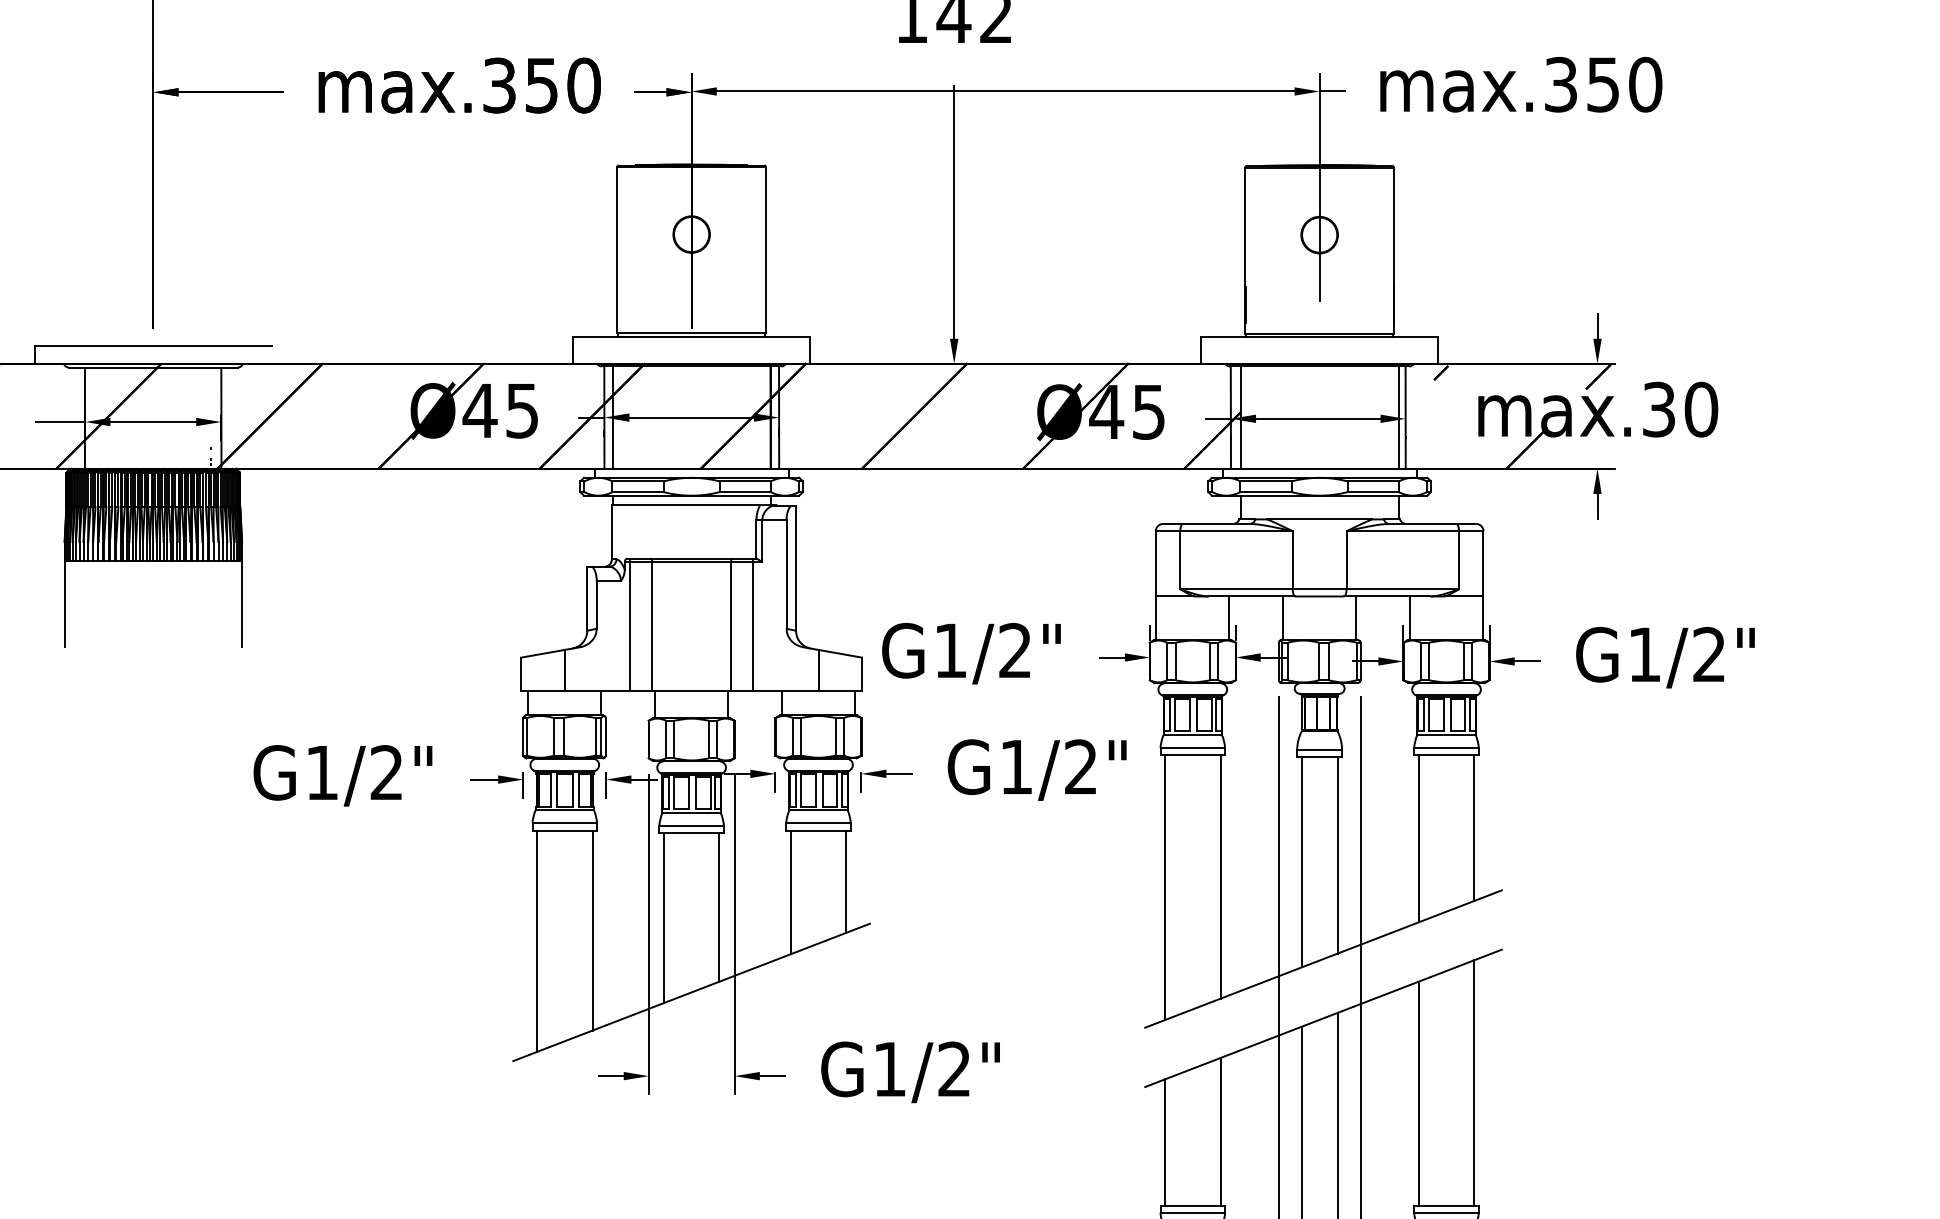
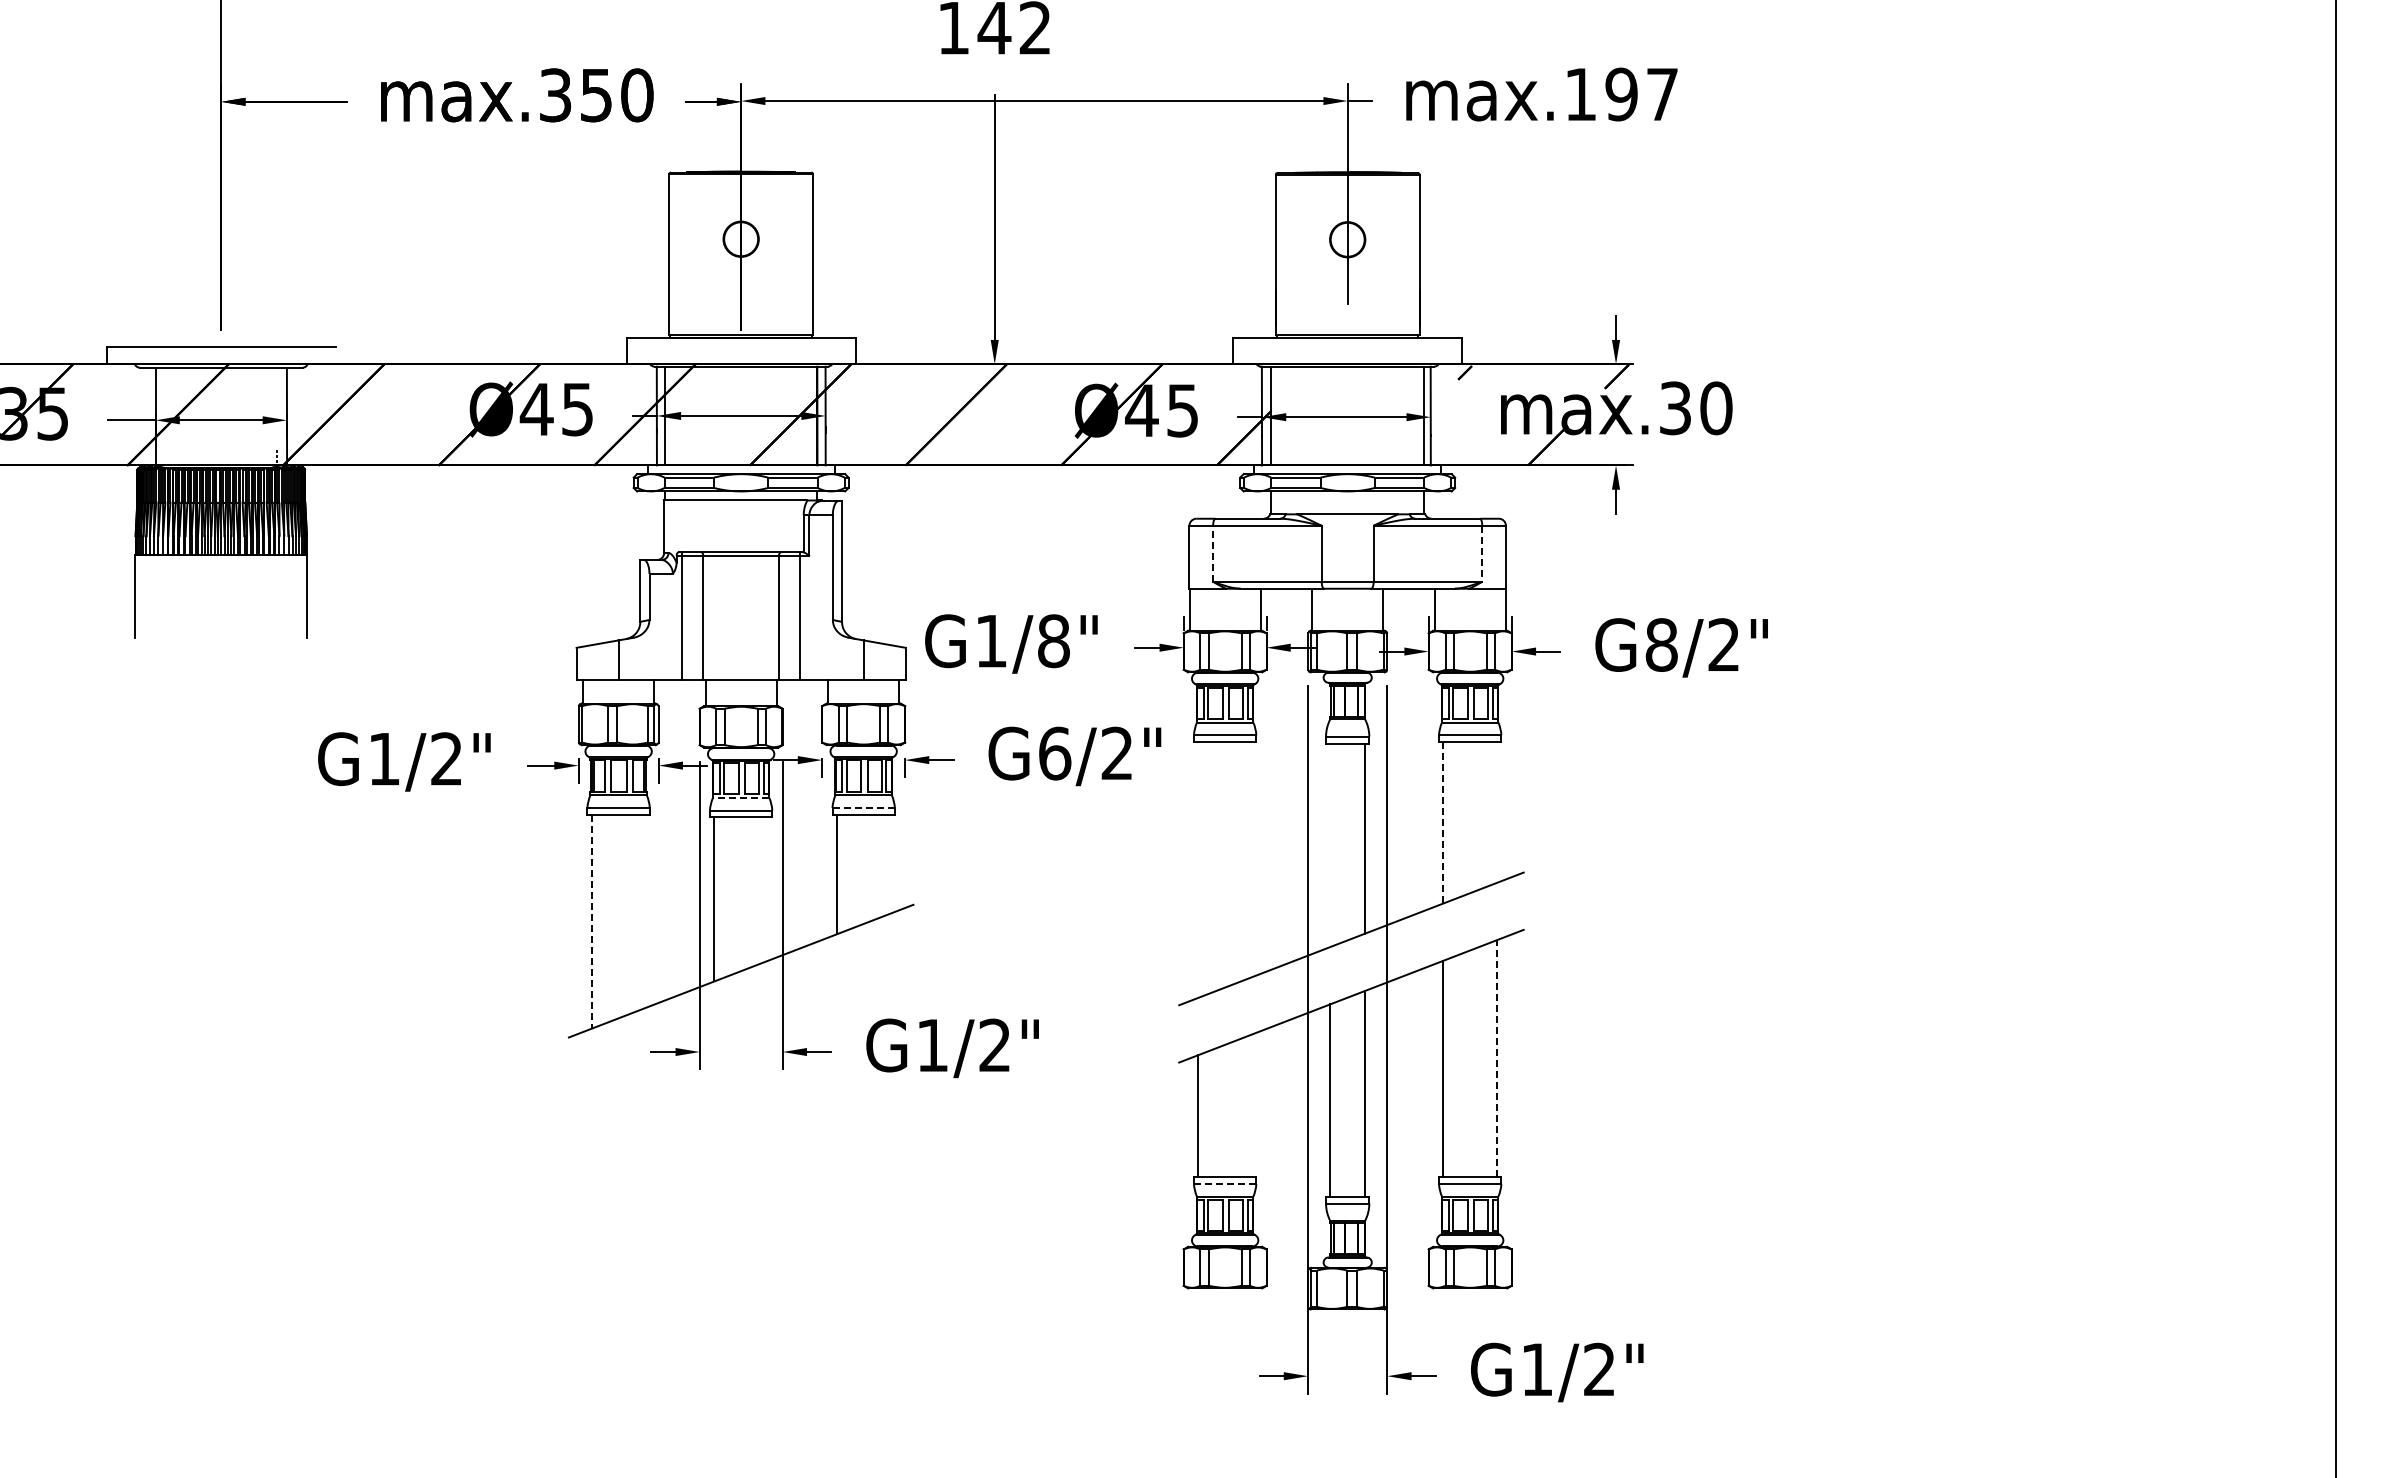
text: (1603, 84) -> (1621, 94), max.350 -> max.197
line: (1180, 559) -> (1213, 553), solid -> dashed
line: (1459, 560) -> (1482, 554), solid -> dashed
text: (1015, 651) -> (1053, 641), G1/2" -> G1/8"
text: (1644, 654) -> (1661, 644), G1/2" -> G8/2"
text: (1017, 767) -> (1055, 753), G1/2" -> G6/2"
line: (690, 813) -> (740, 798), solid -> dashed
line: (818, 822) -> (863, 807), solid -> dashed
line: (1474, 828) -> (1497, 812), removed
line: (1418, 838) -> (1443, 822), solid -> dashed
line: (1301, 862) -> (1330, 845), removed
line: (1221, 876) -> (1252, 859), removed
line: (846, 880) -> (890, 863), removed
line: (1165, 887) -> (1198, 869), removed
line: (719, 906) -> (768, 888), removed
line: (592, 930) -> (645, 911), removed
line: (536, 940) -> (591, 921), solid -> dashed
line: (1474, 1082) -> (1497, 1058), solid -> dashed
line: (1221, 1131) -> (1252, 1105), removed
line: (1192, 1213) -> (1224, 1184), solid -> dashed

